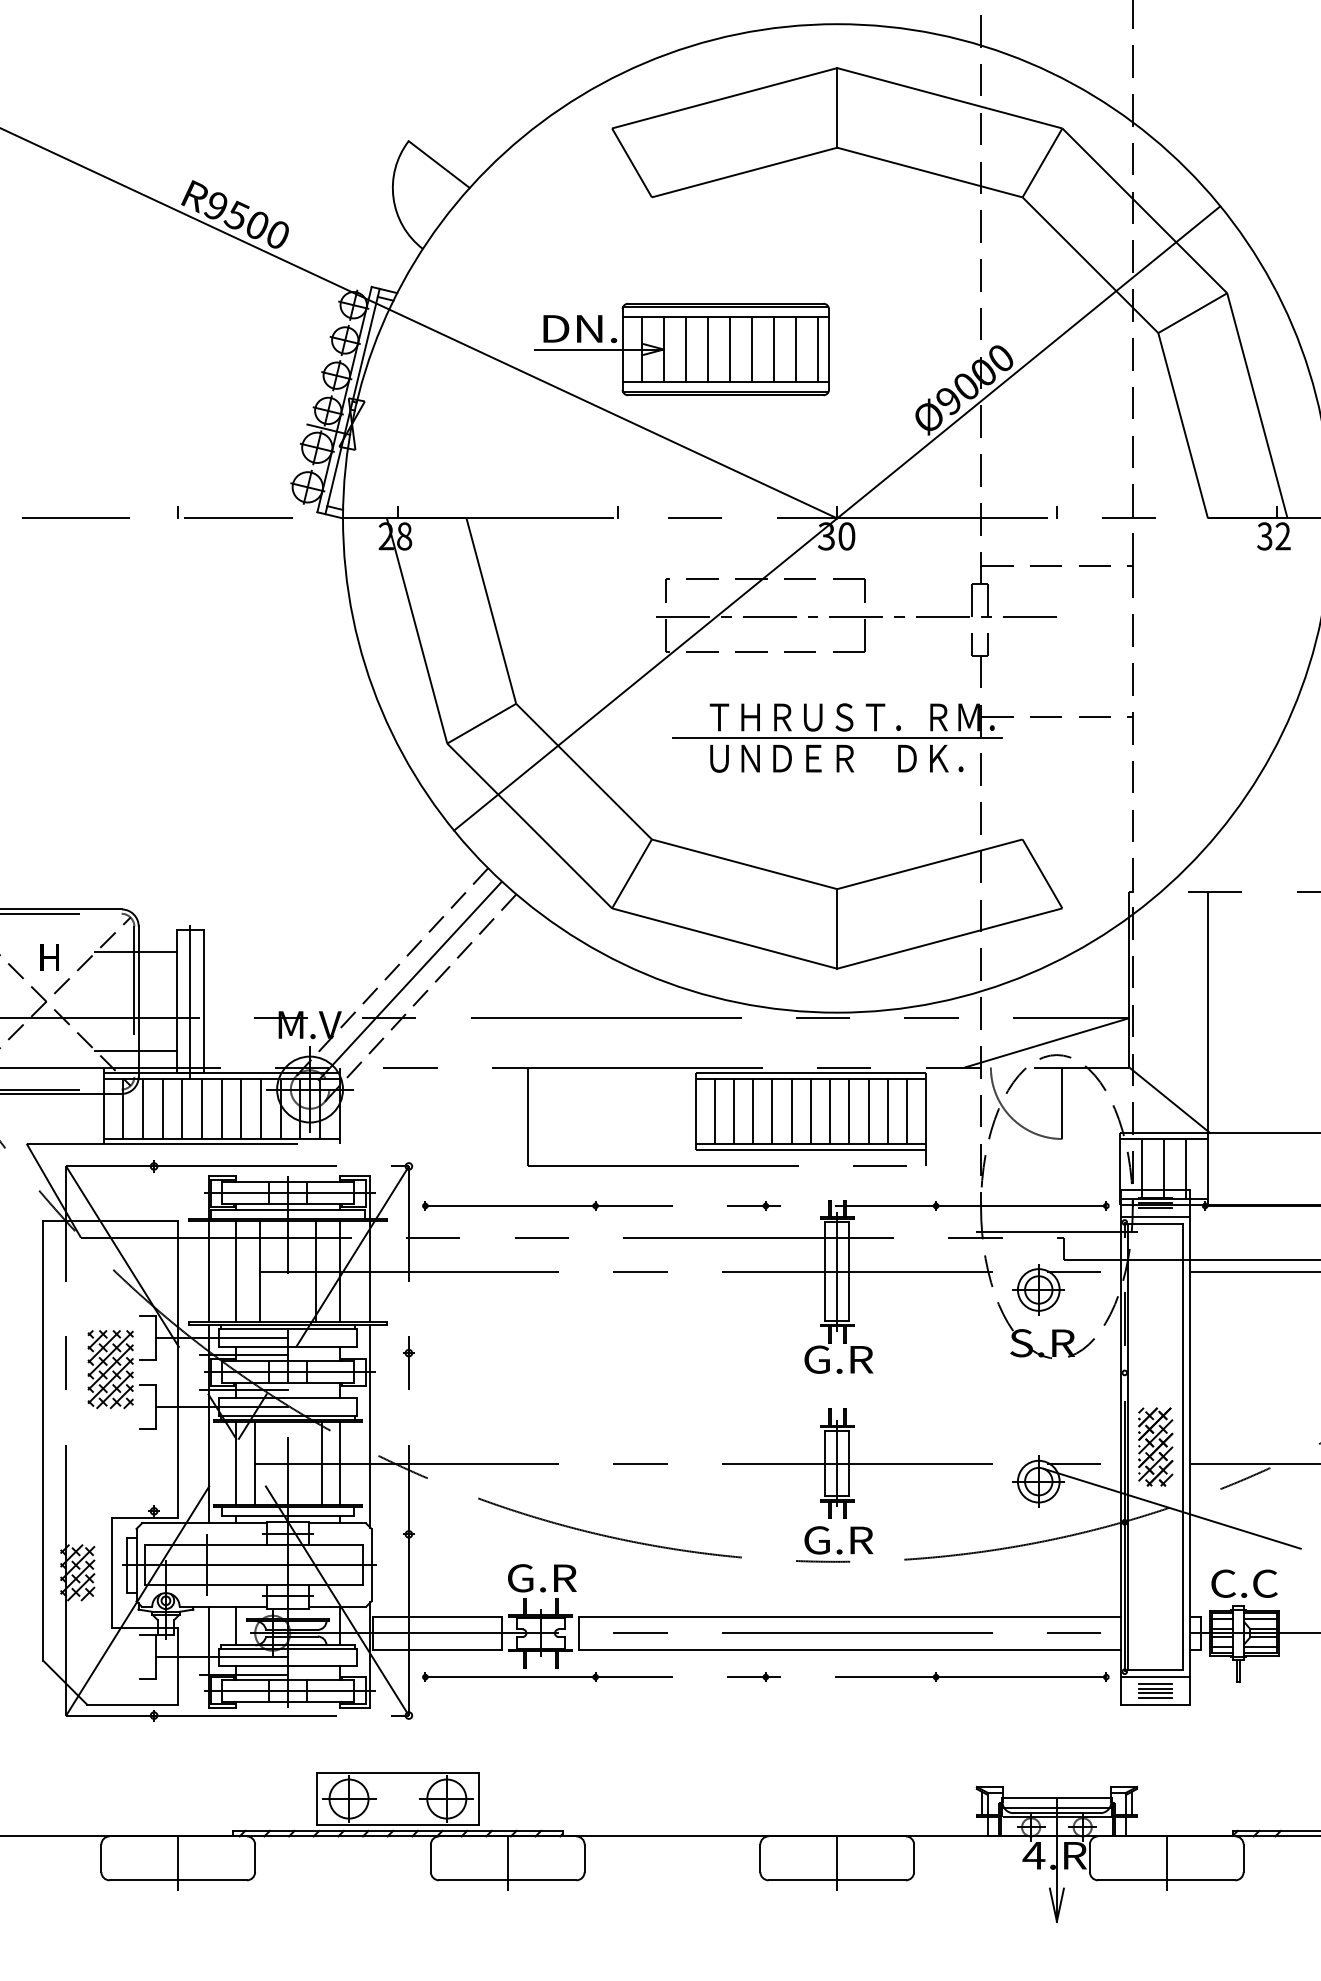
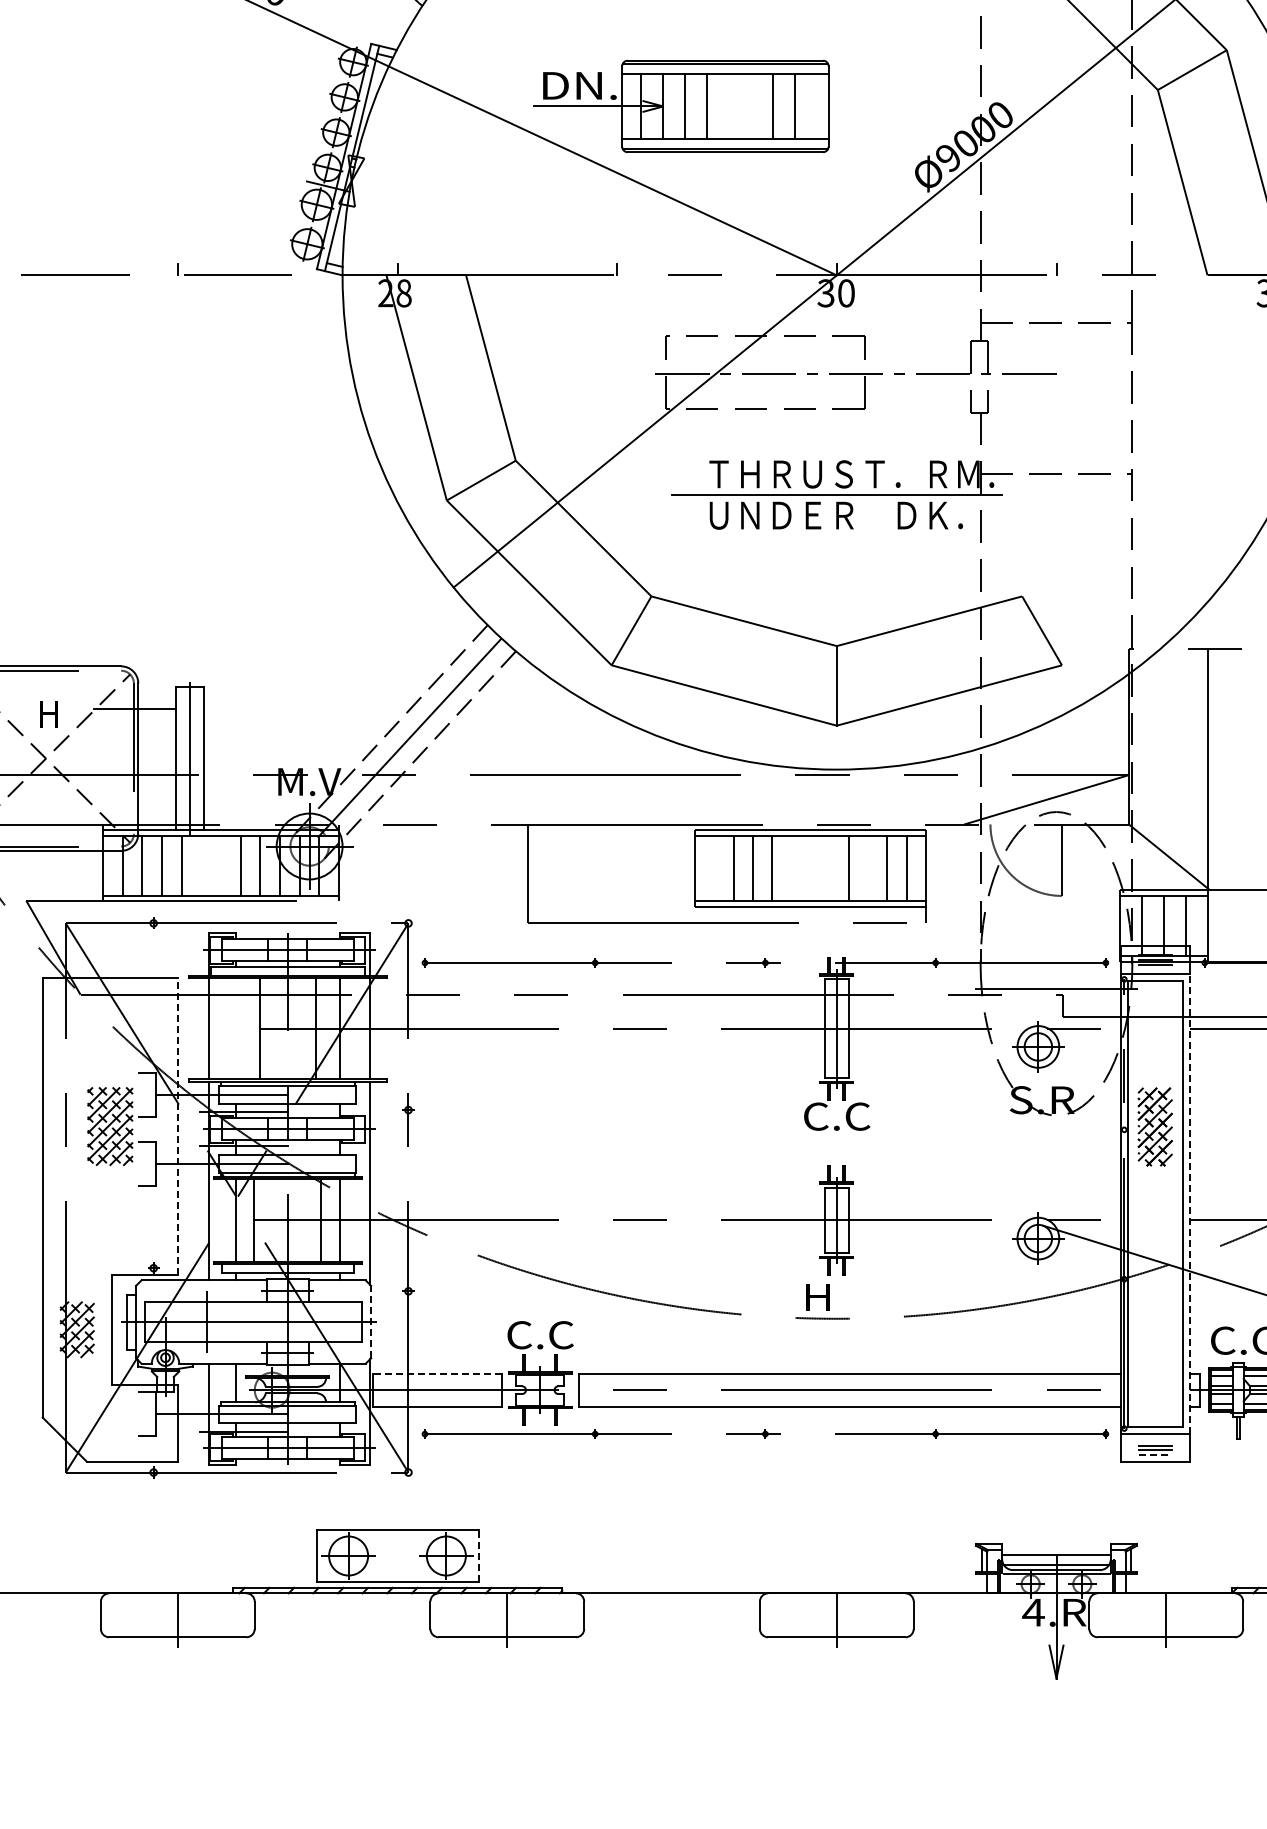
line: (729, 349) -> (729, 106), removed
line: (751, 349) -> (751, 106), removed
line: (817, 349) -> (817, 106), removed
line: (135, 1051) -> (135, 808), removed
line: (201, 1108) -> (201, 865), removed
line: (221, 1108) -> (221, 865), removed
line: (714, 1111) -> (714, 868), removed
line: (791, 1111) -> (791, 868), removed
line: (810, 1111) -> (810, 868), removed
line: (830, 1111) -> (830, 868), removed
line: (868, 1111) -> (868, 868), removed
line: (236, 1271) -> (236, 1028), removed
text: (842, 1359) -> (842, 1116), G.R -> C.C
line: (178, 1369) -> (178, 1126), solid -> dashed
part: (1155, 1446) -> (1155, 1126), moved
line: (1190, 1446) -> (1190, 1203), solid -> dashed
text: (838, 1540) -> (838, 1297), G.R -> H
line: (371, 1564) -> (371, 1321), solid -> dashed
text: (545, 1578) -> (545, 1335), G.R -> C.C
line: (437, 1616) -> (437, 1373), solid -> dashed
line: (1155, 1683) -> (1155, 1440), removed
line: (1156, 1698) -> (1156, 1455), solid -> dashed
line: (478, 1798) -> (478, 1555), solid -> dashed

